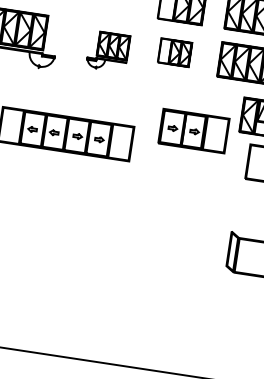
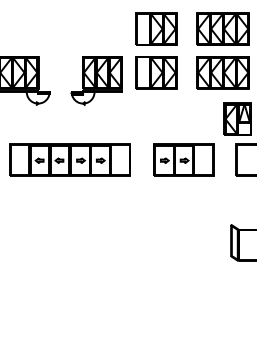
part: (108, 51) -> (96, 80), size x1.43
part: (175, 52) -> (156, 72), size x1.43
part: (193, 130) -> (183, 159), moved

